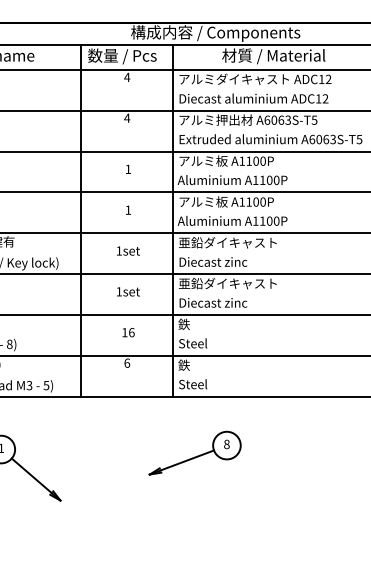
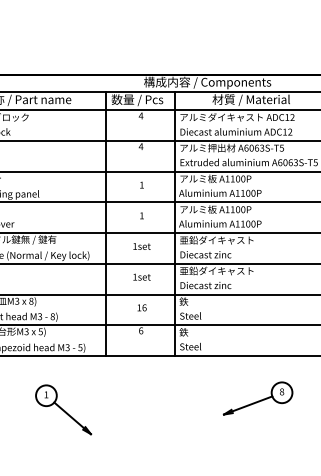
part: (194, 453) -> (257, 398), moved

